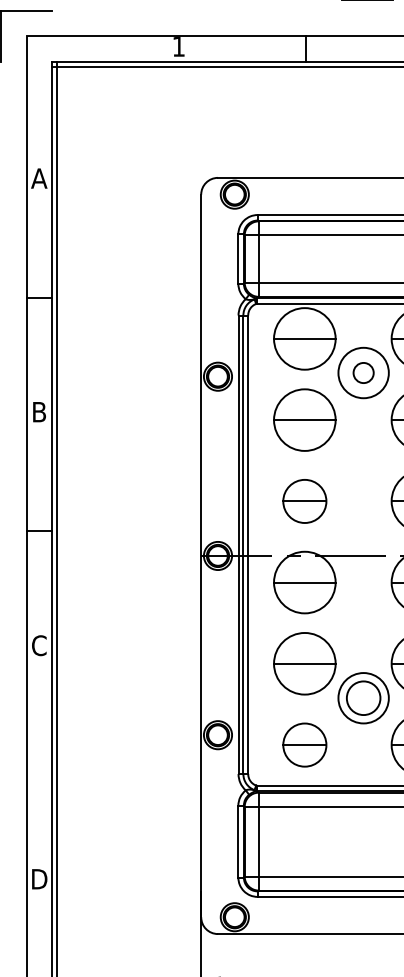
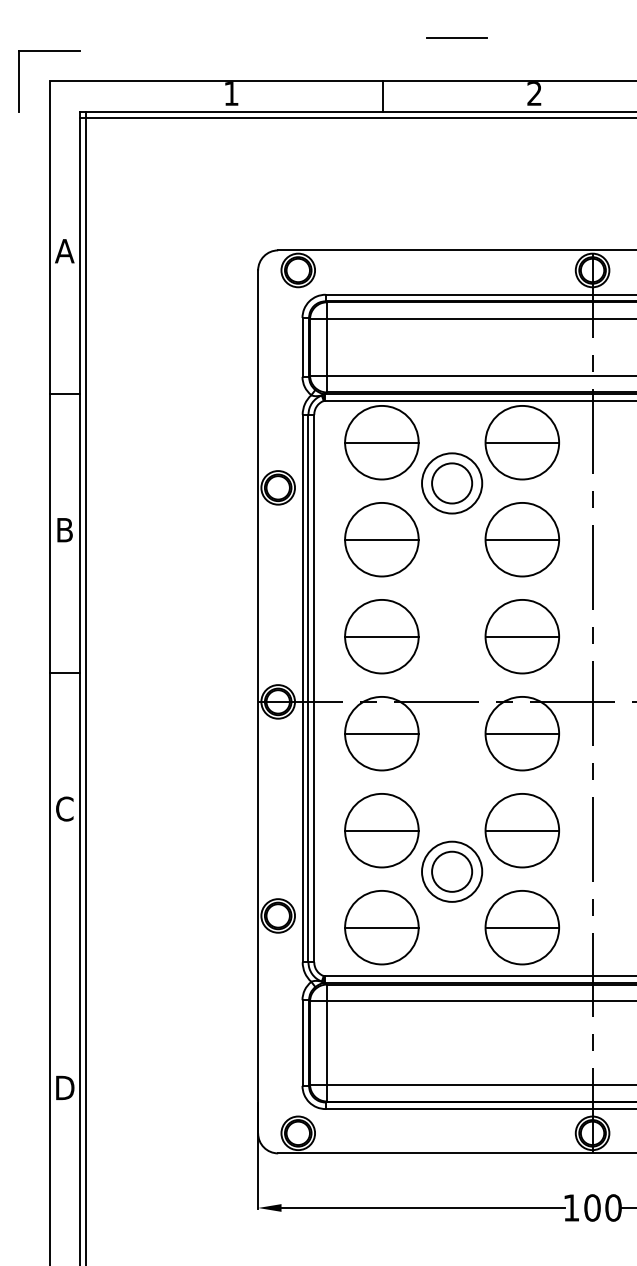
circle: (363, 373) -> (452, 483), size x1.67
part: (304, 501) -> (381, 636), size x1.43
part: (304, 744) -> (381, 927), size x1.43

